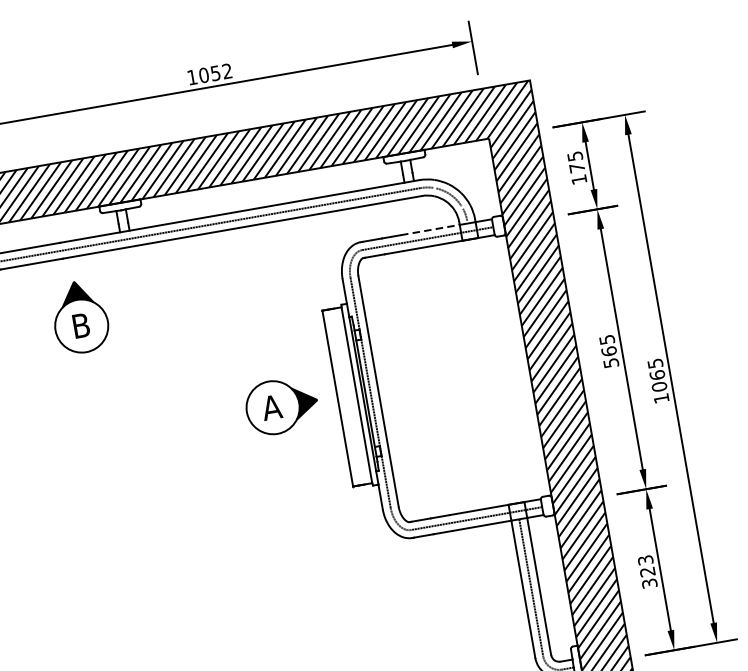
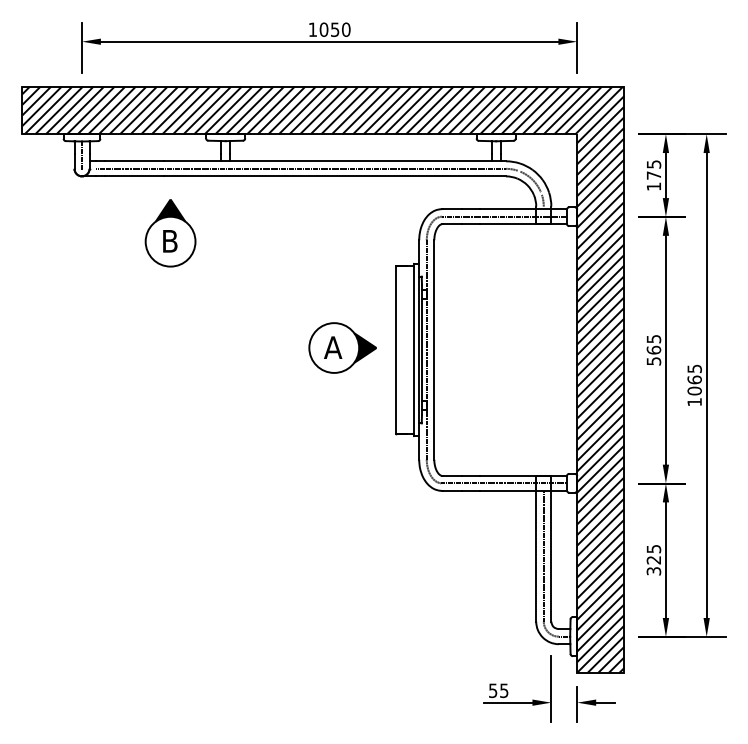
text: (227, 70) -> (346, 29), 1052 -> 1050
line: (430, 230) -> (508, 209), dashed -> solid
text: (645, 559) -> (653, 548), 323 -> 325

